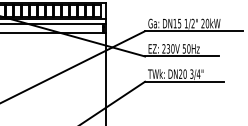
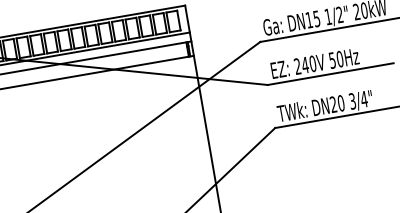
text: (167, 48) -> (303, 64), 230V -> 240V

